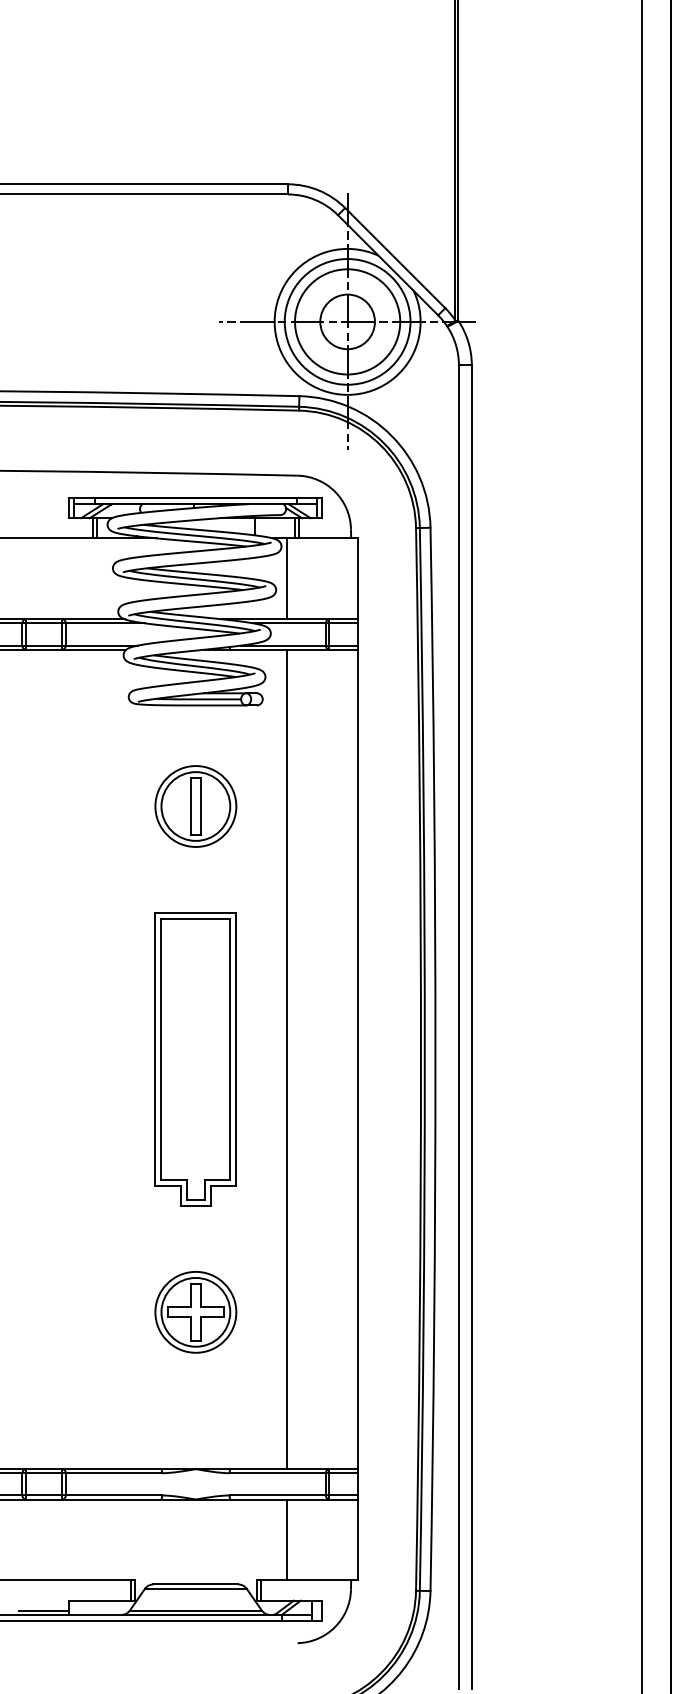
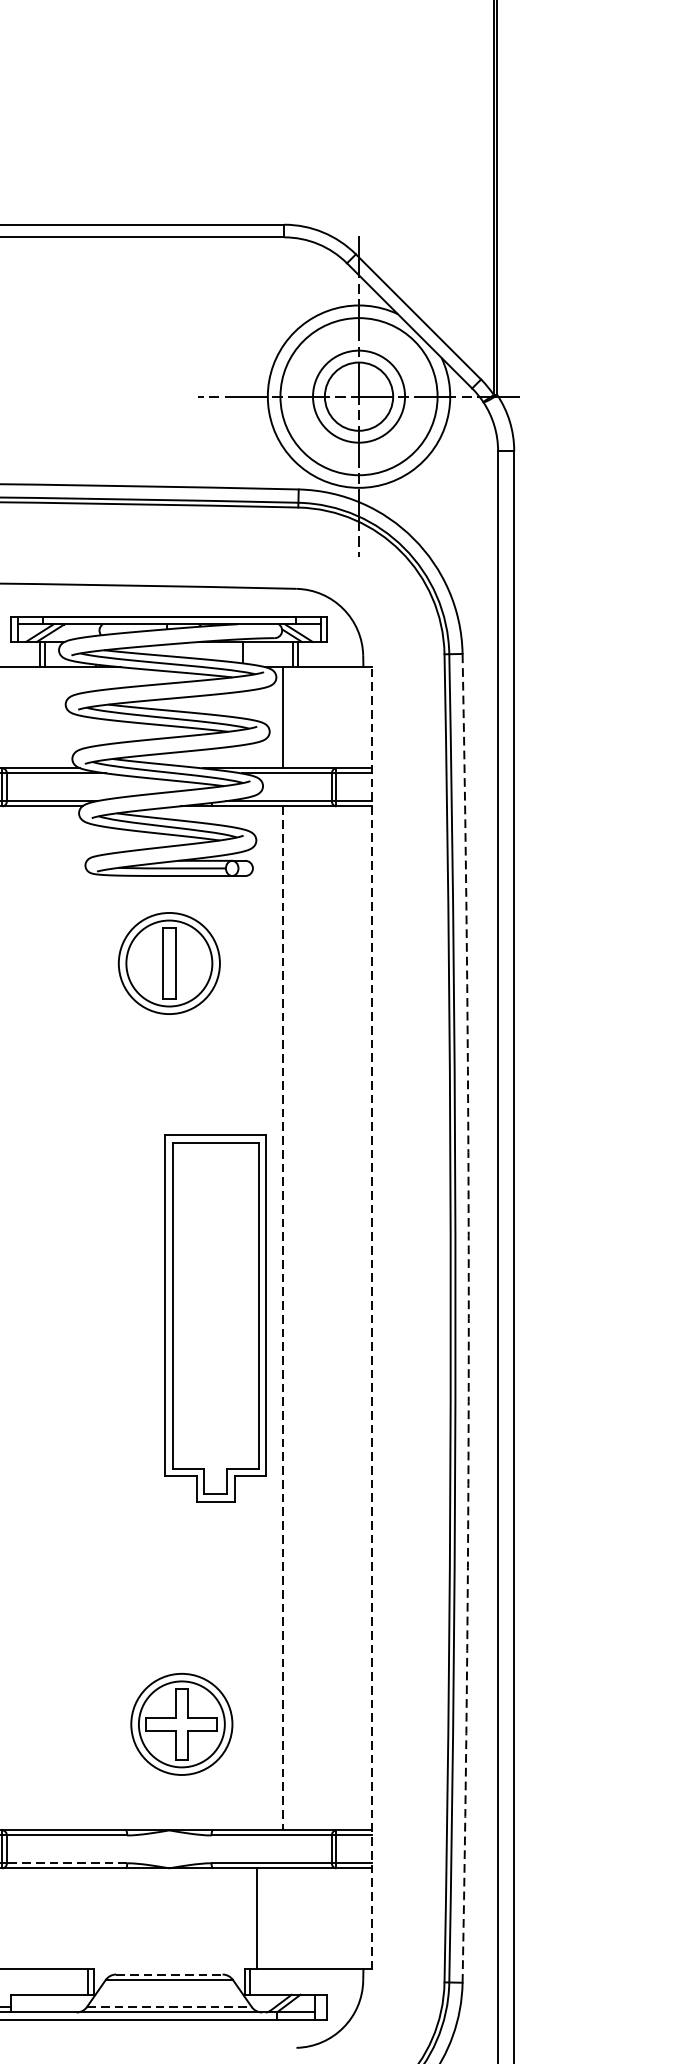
circle: (347, 321) -> (358, 396), size x0.7
part: (195, 806) -> (168, 963), moved
line: (357, 1058) -> (371, 1317), solid -> dashed
part: (195, 1059) -> (215, 1318), moved
line: (286, 1059) -> (282, 1318), solid -> dashed
arc: (435, 1059) -> (468, 1318), solid -> dashed
part: (195, 1312) -> (181, 1724), moved
line: (113, 1495) -> (66, 1863), solid -> dashed
line: (286, 1539) -> (256, 1918), moved
line: (195, 1584) -> (168, 1974), solid -> dashed
line: (195, 1610) -> (168, 2007), solid -> dashed

